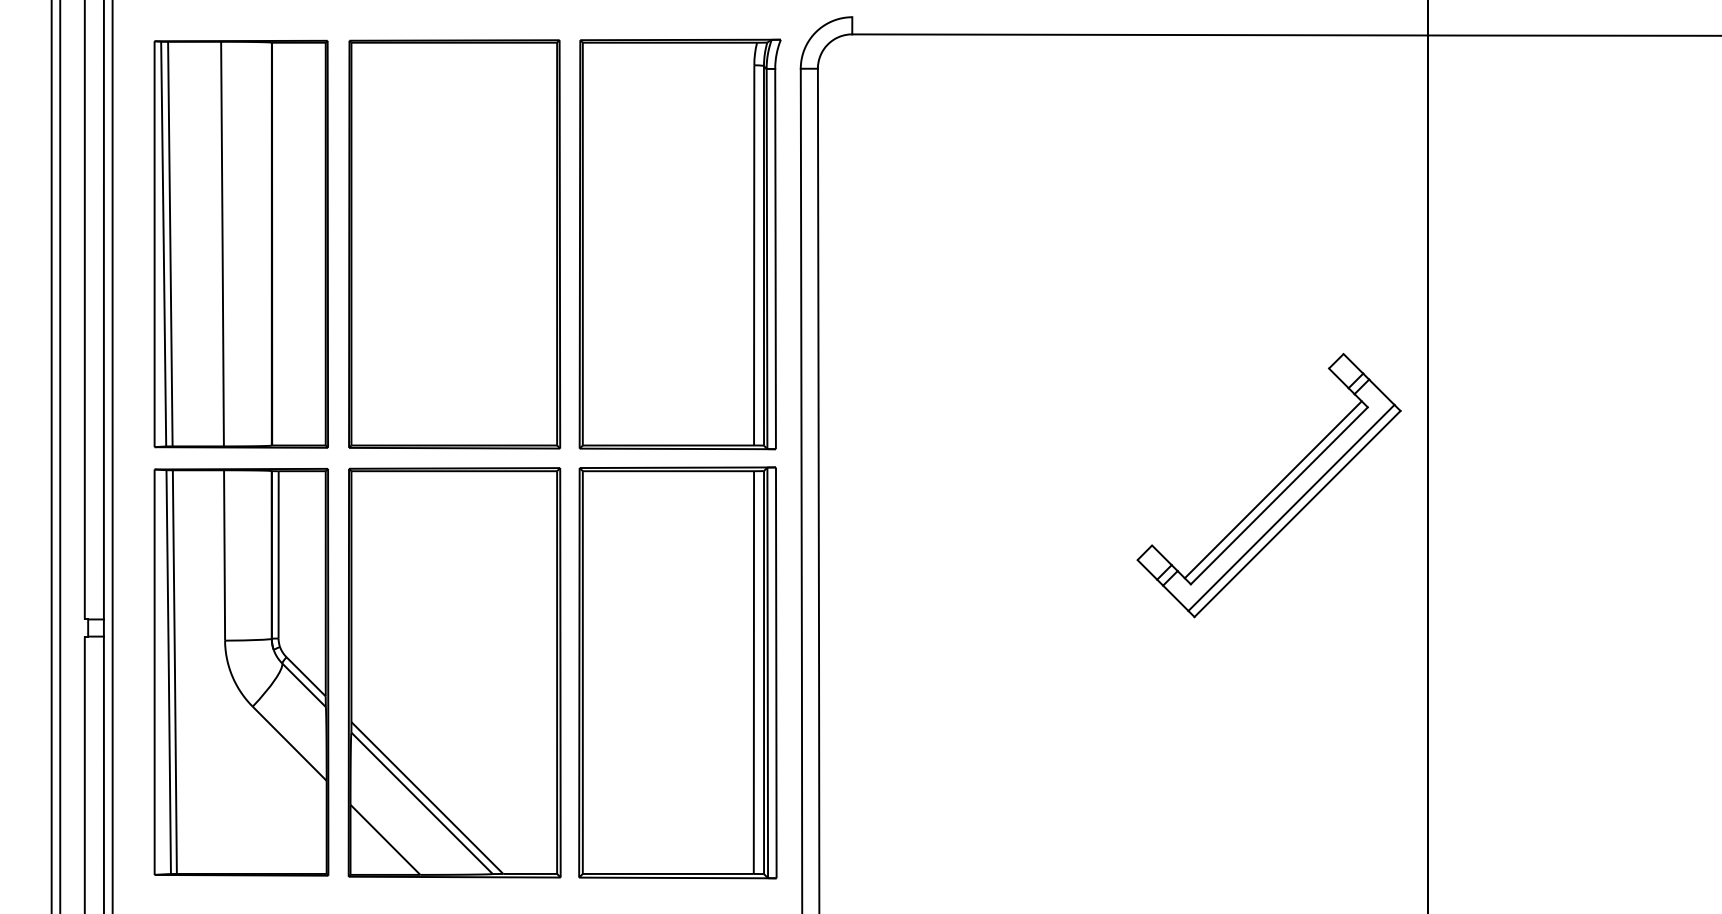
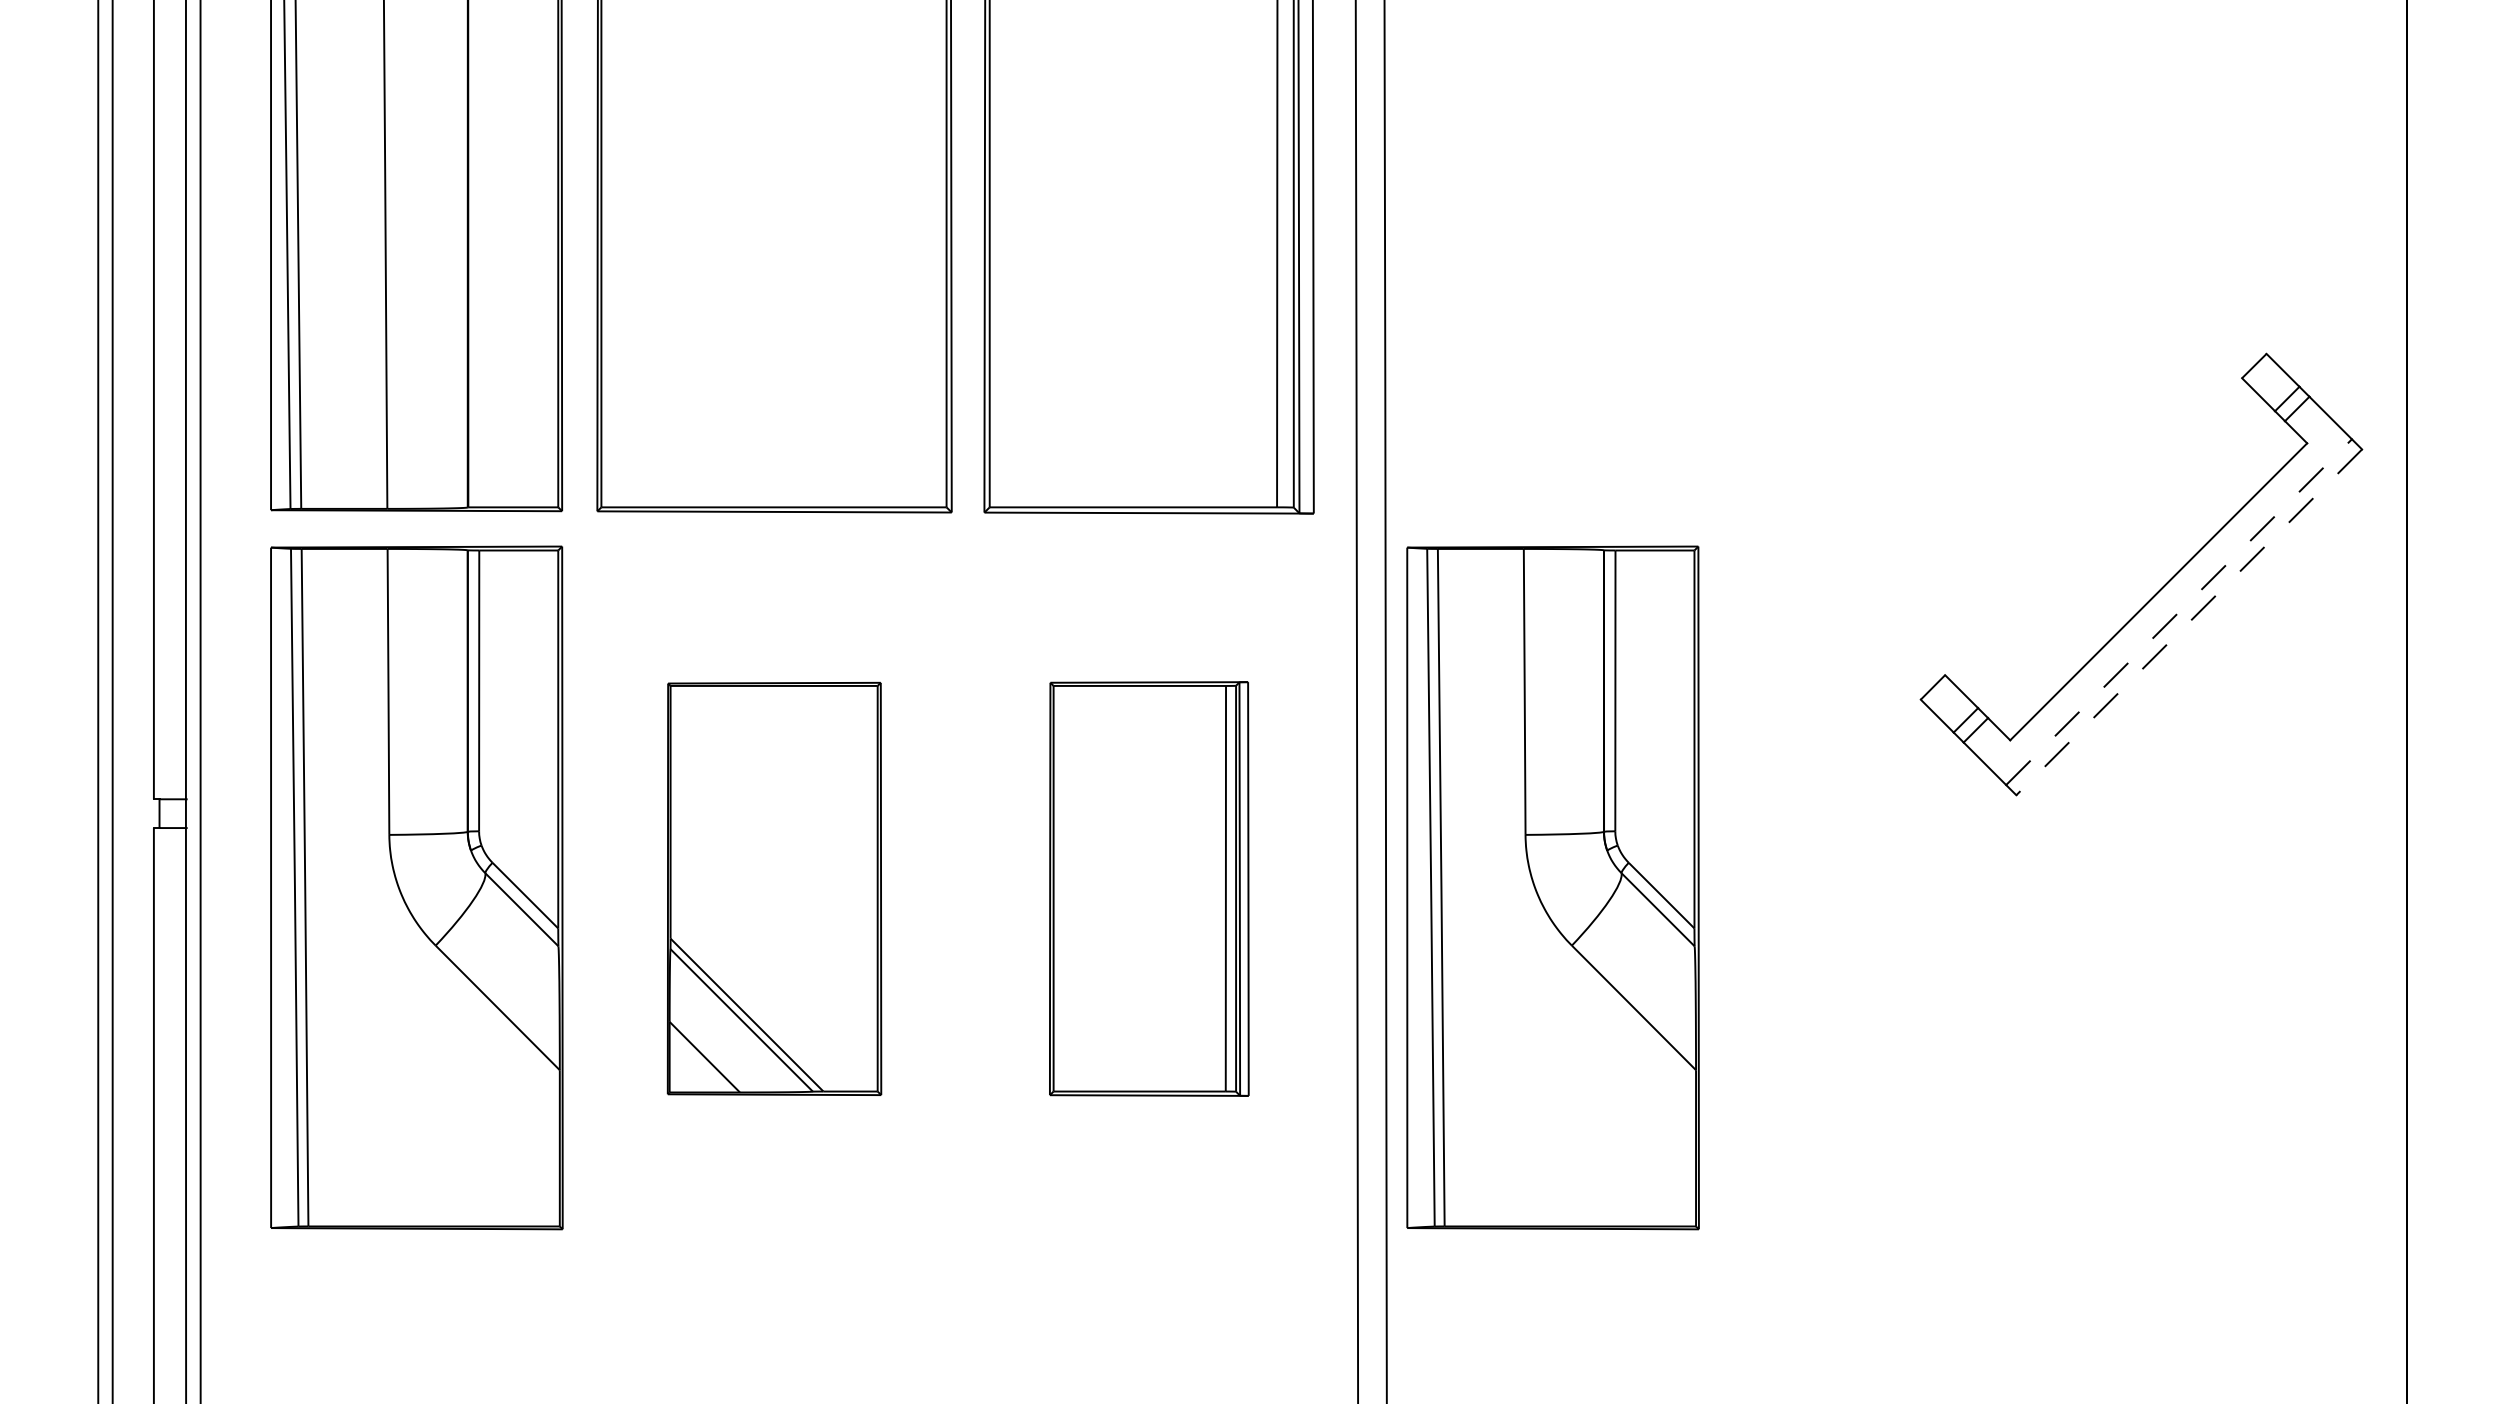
line: (1272, 489) -> (2147, 581), removed
line: (1291, 507) -> (2179, 611), solid -> dashed
line: (1297, 514) -> (2189, 623), solid -> dashed
part: (454, 672) -> (774, 888), size x0.6
part: (677, 672) -> (1148, 888), size x0.6
part: (918, 672) -> (1553, 888), added

